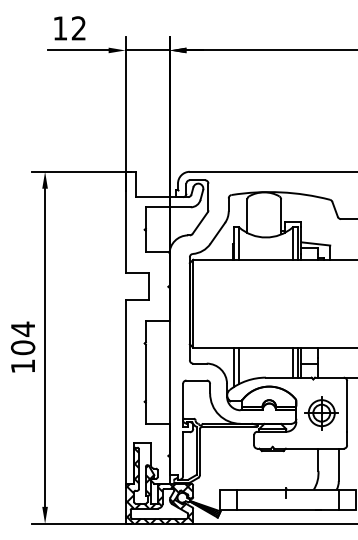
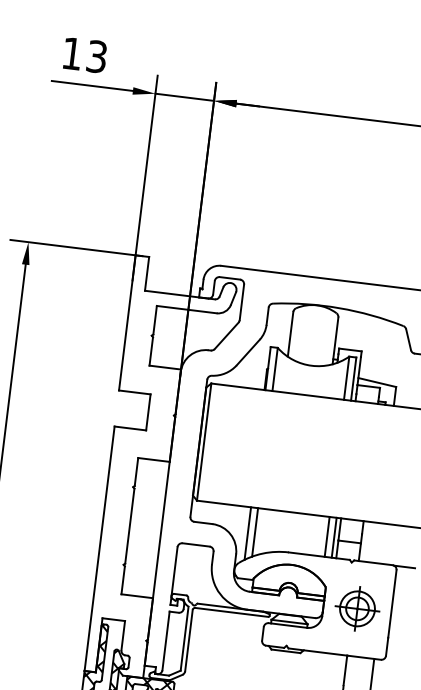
text: (78, 28) -> (96, 56), 12 -> 13

